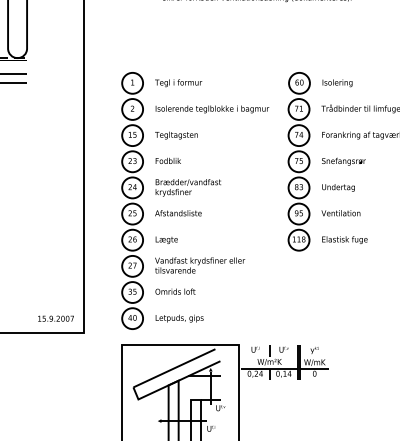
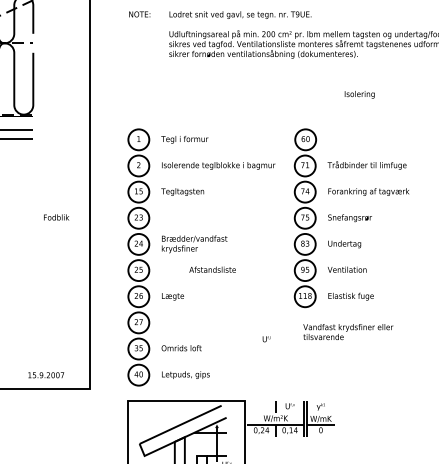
text: (337, 82) -> (359, 94), moved
text: (168, 160) -> (56, 217), moved
text: (178, 212) -> (212, 269), moved
text: (200, 265) -> (348, 332), moved
text: (56, 318) -> (46, 375), moved
text: (255, 349) -> (266, 339), moved

